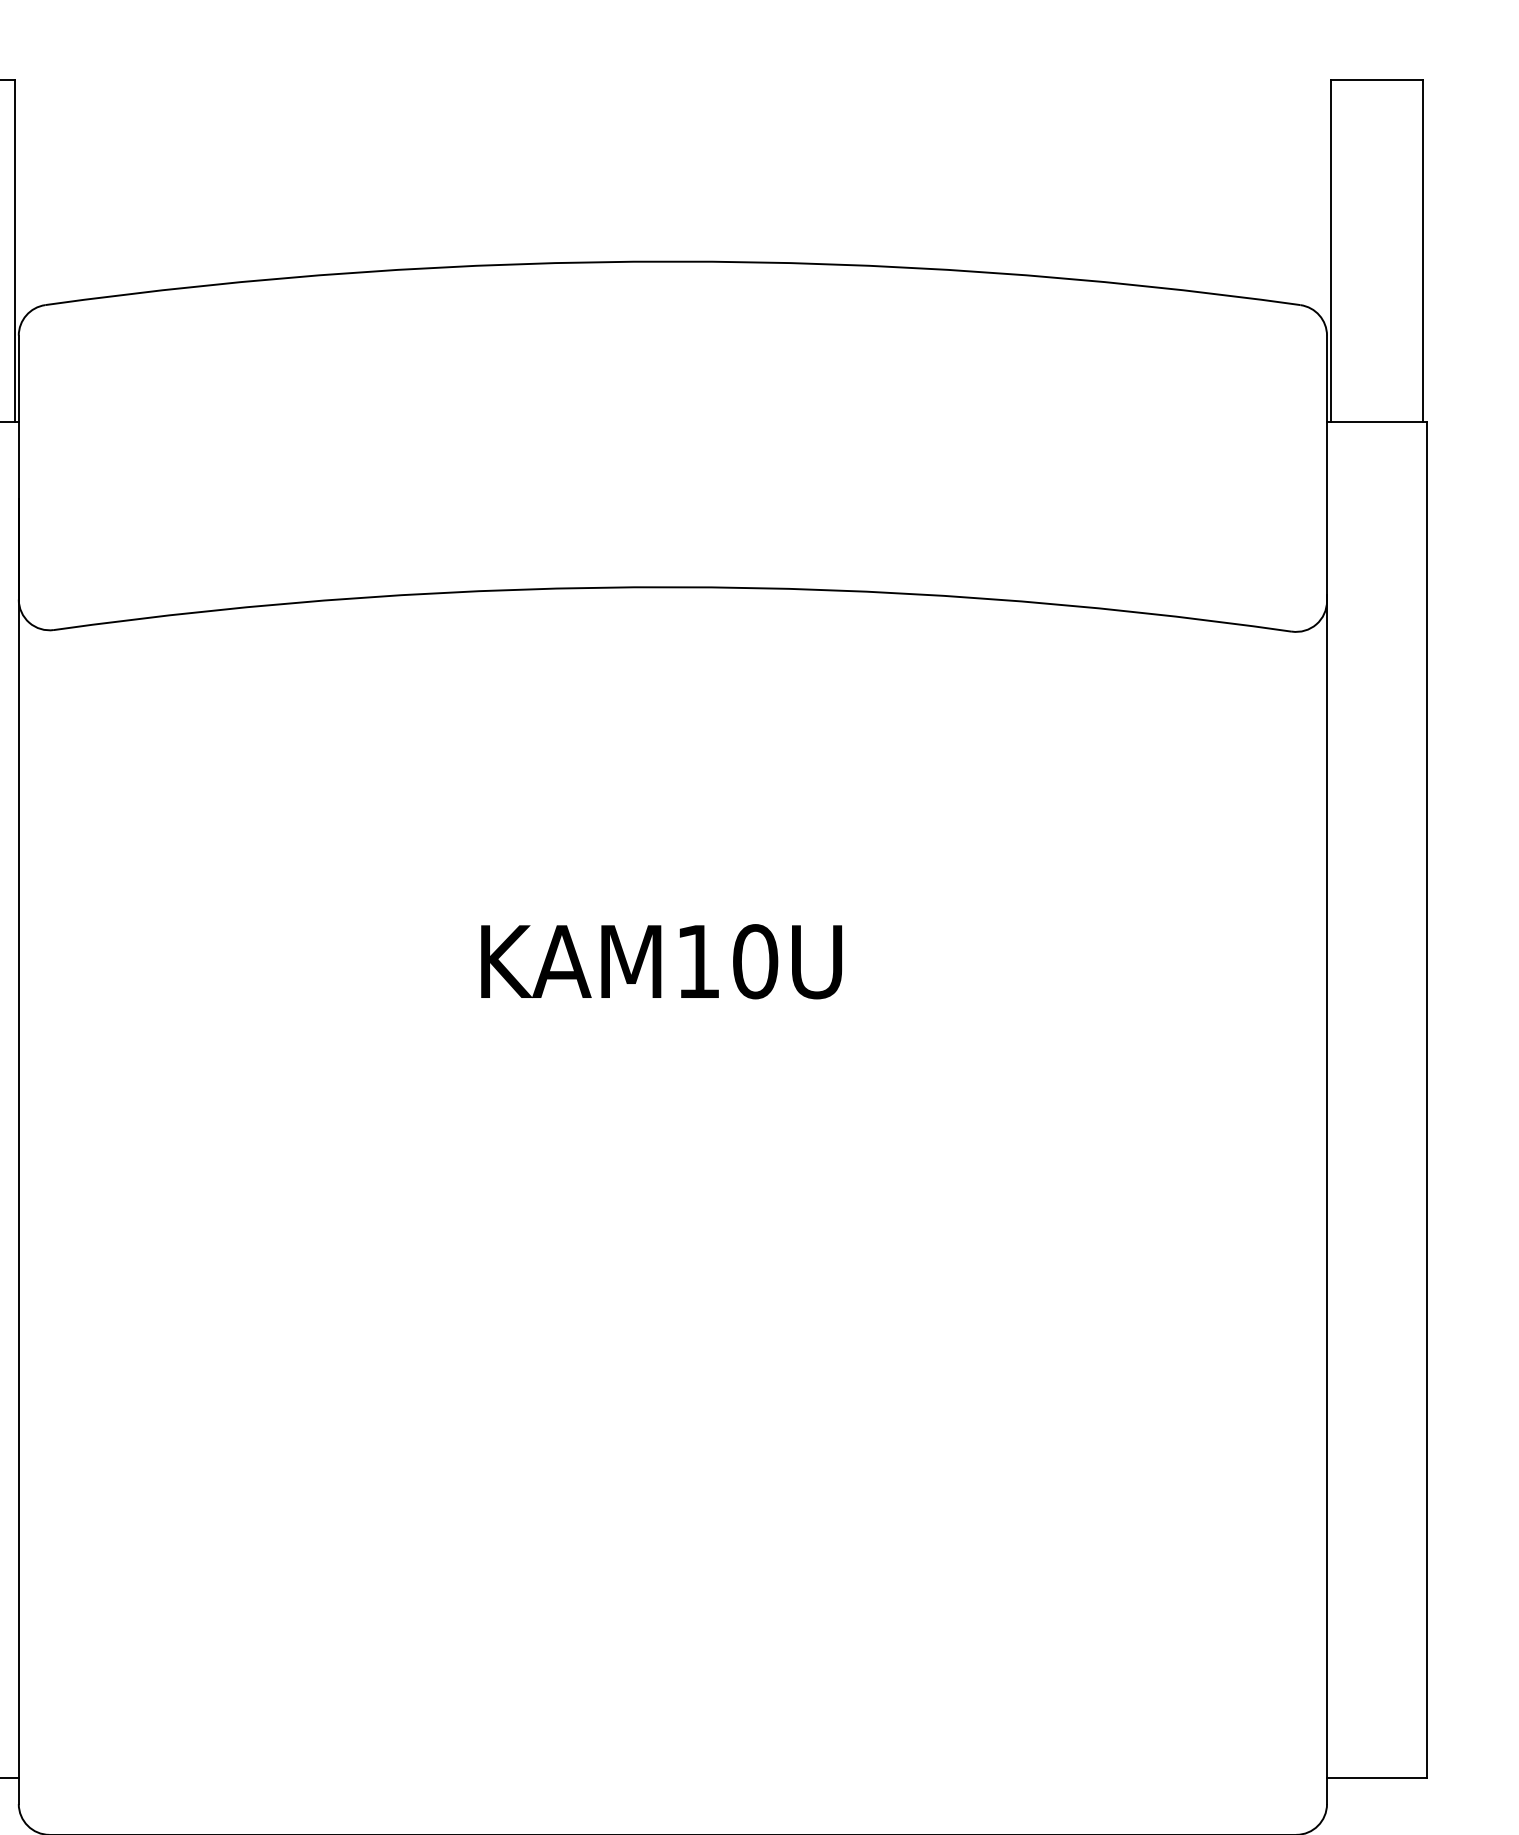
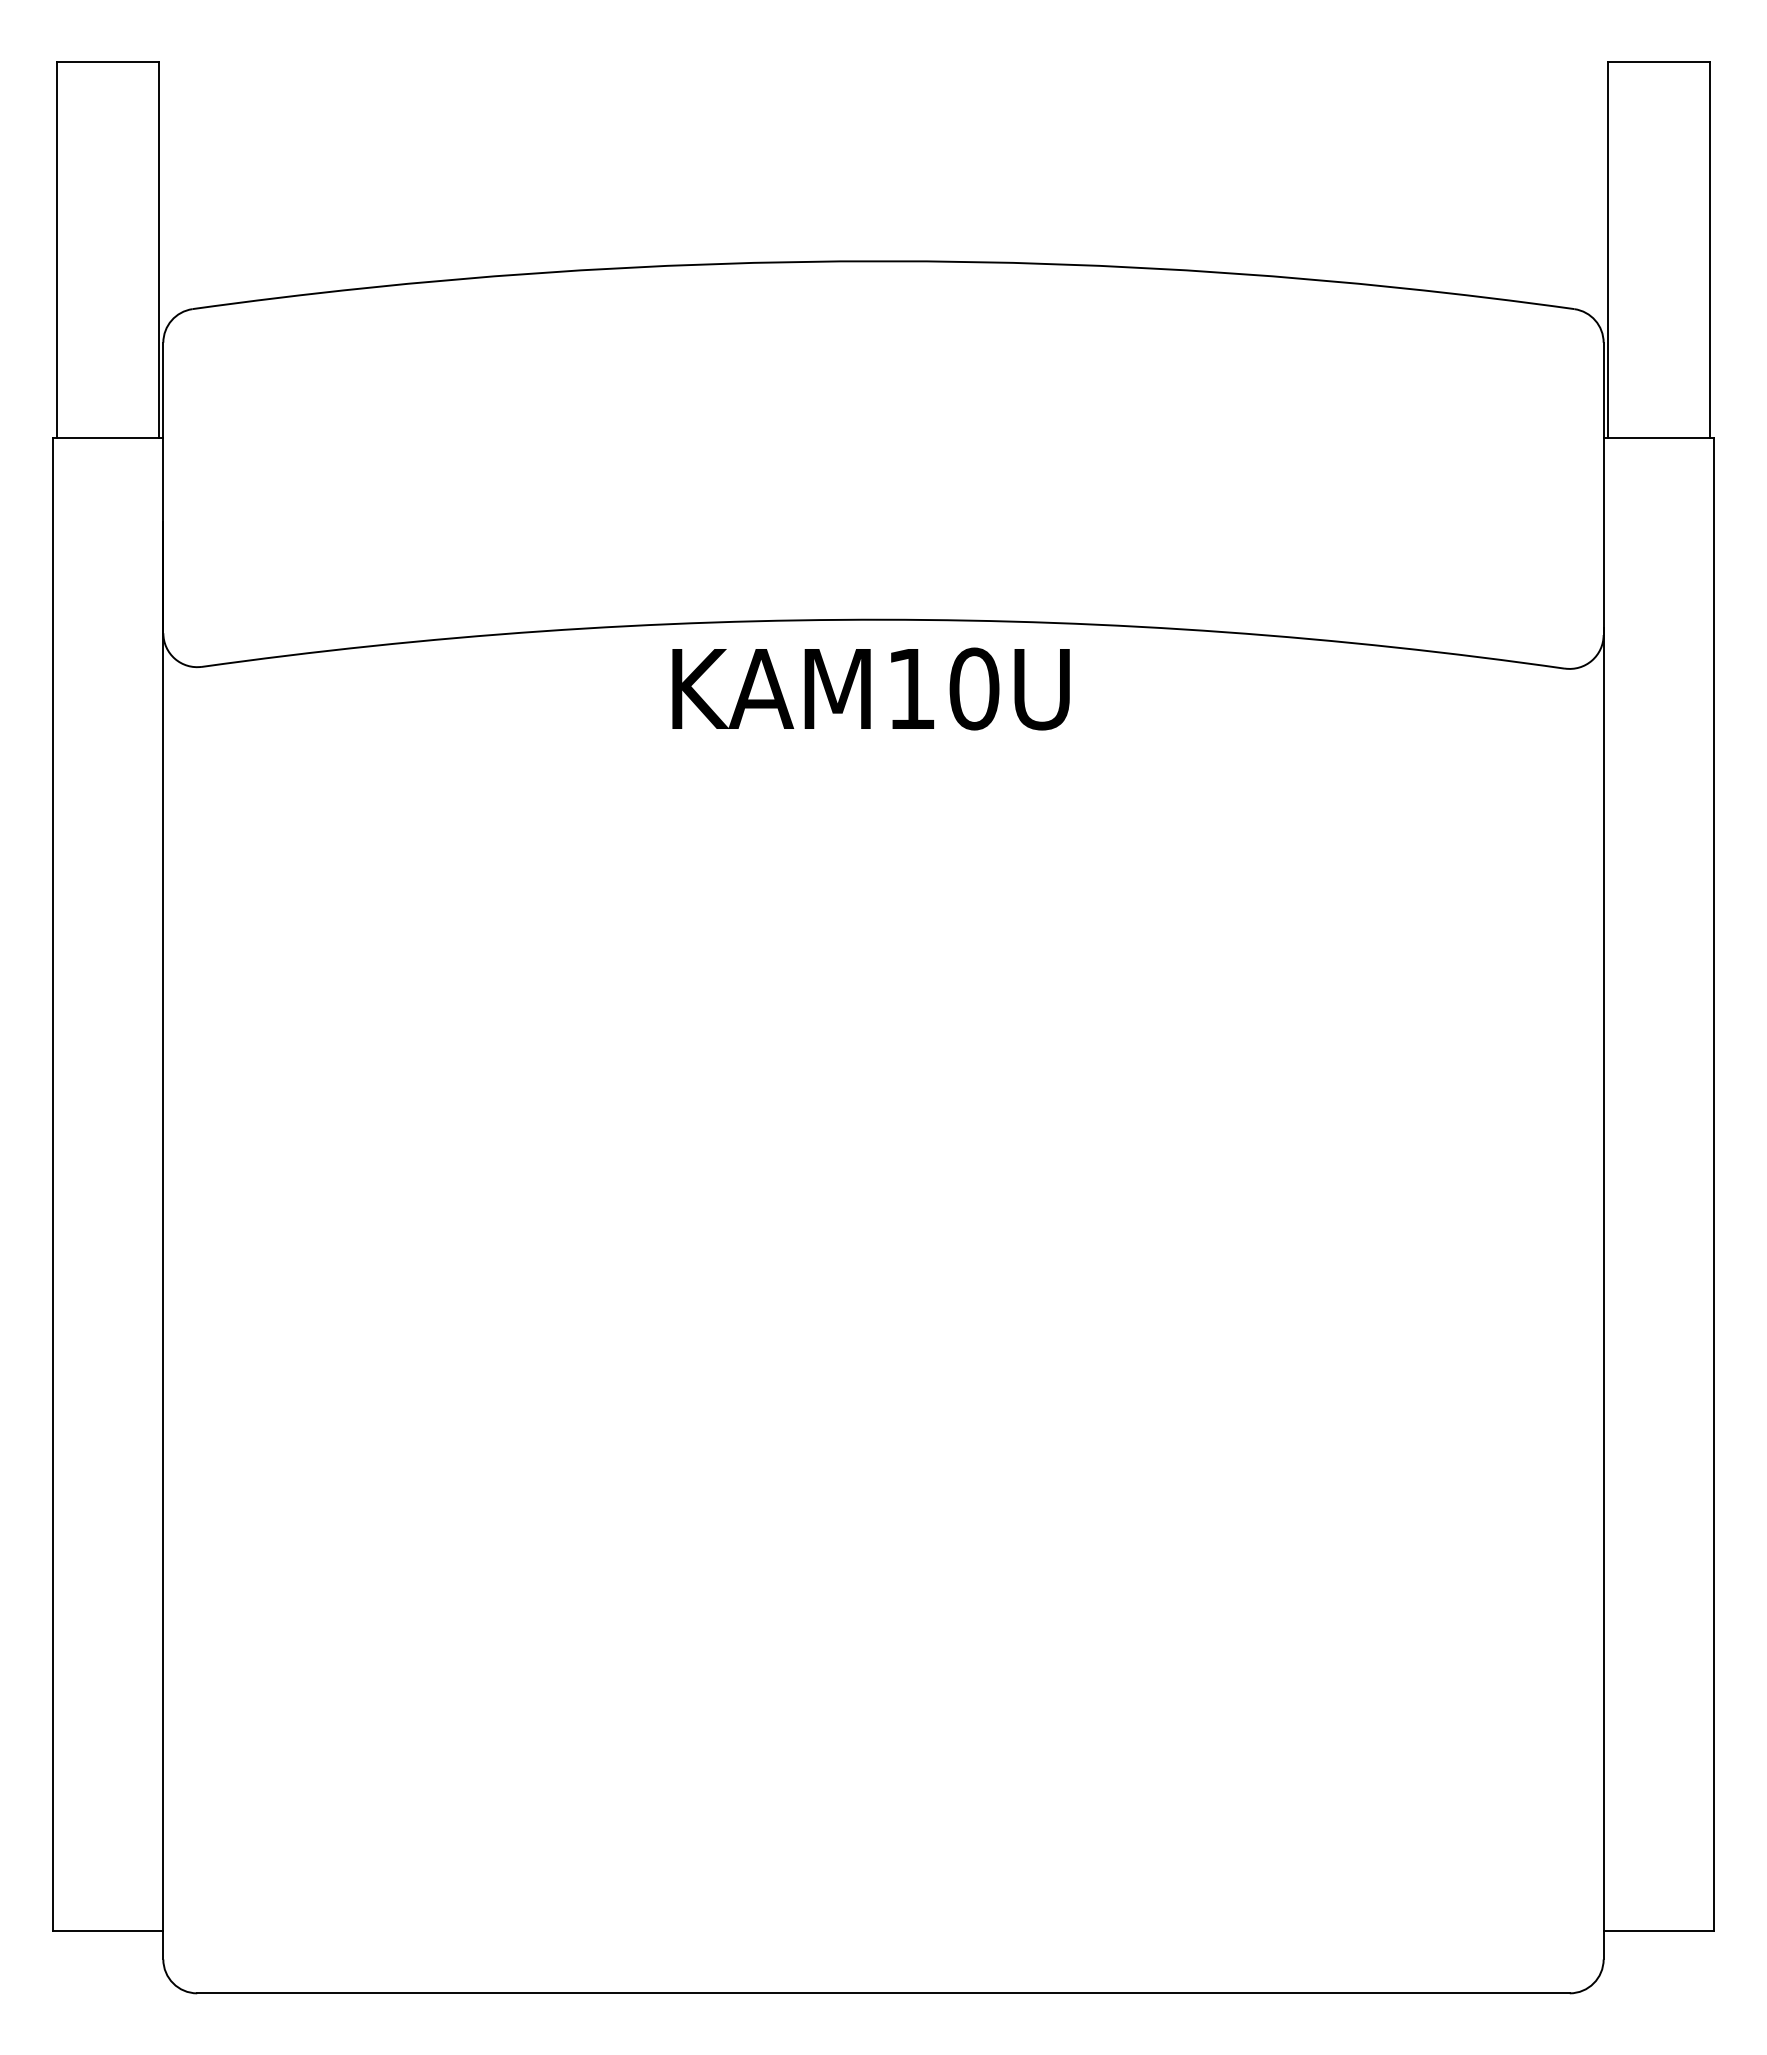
text: (661, 961) -> (870, 688), moved

